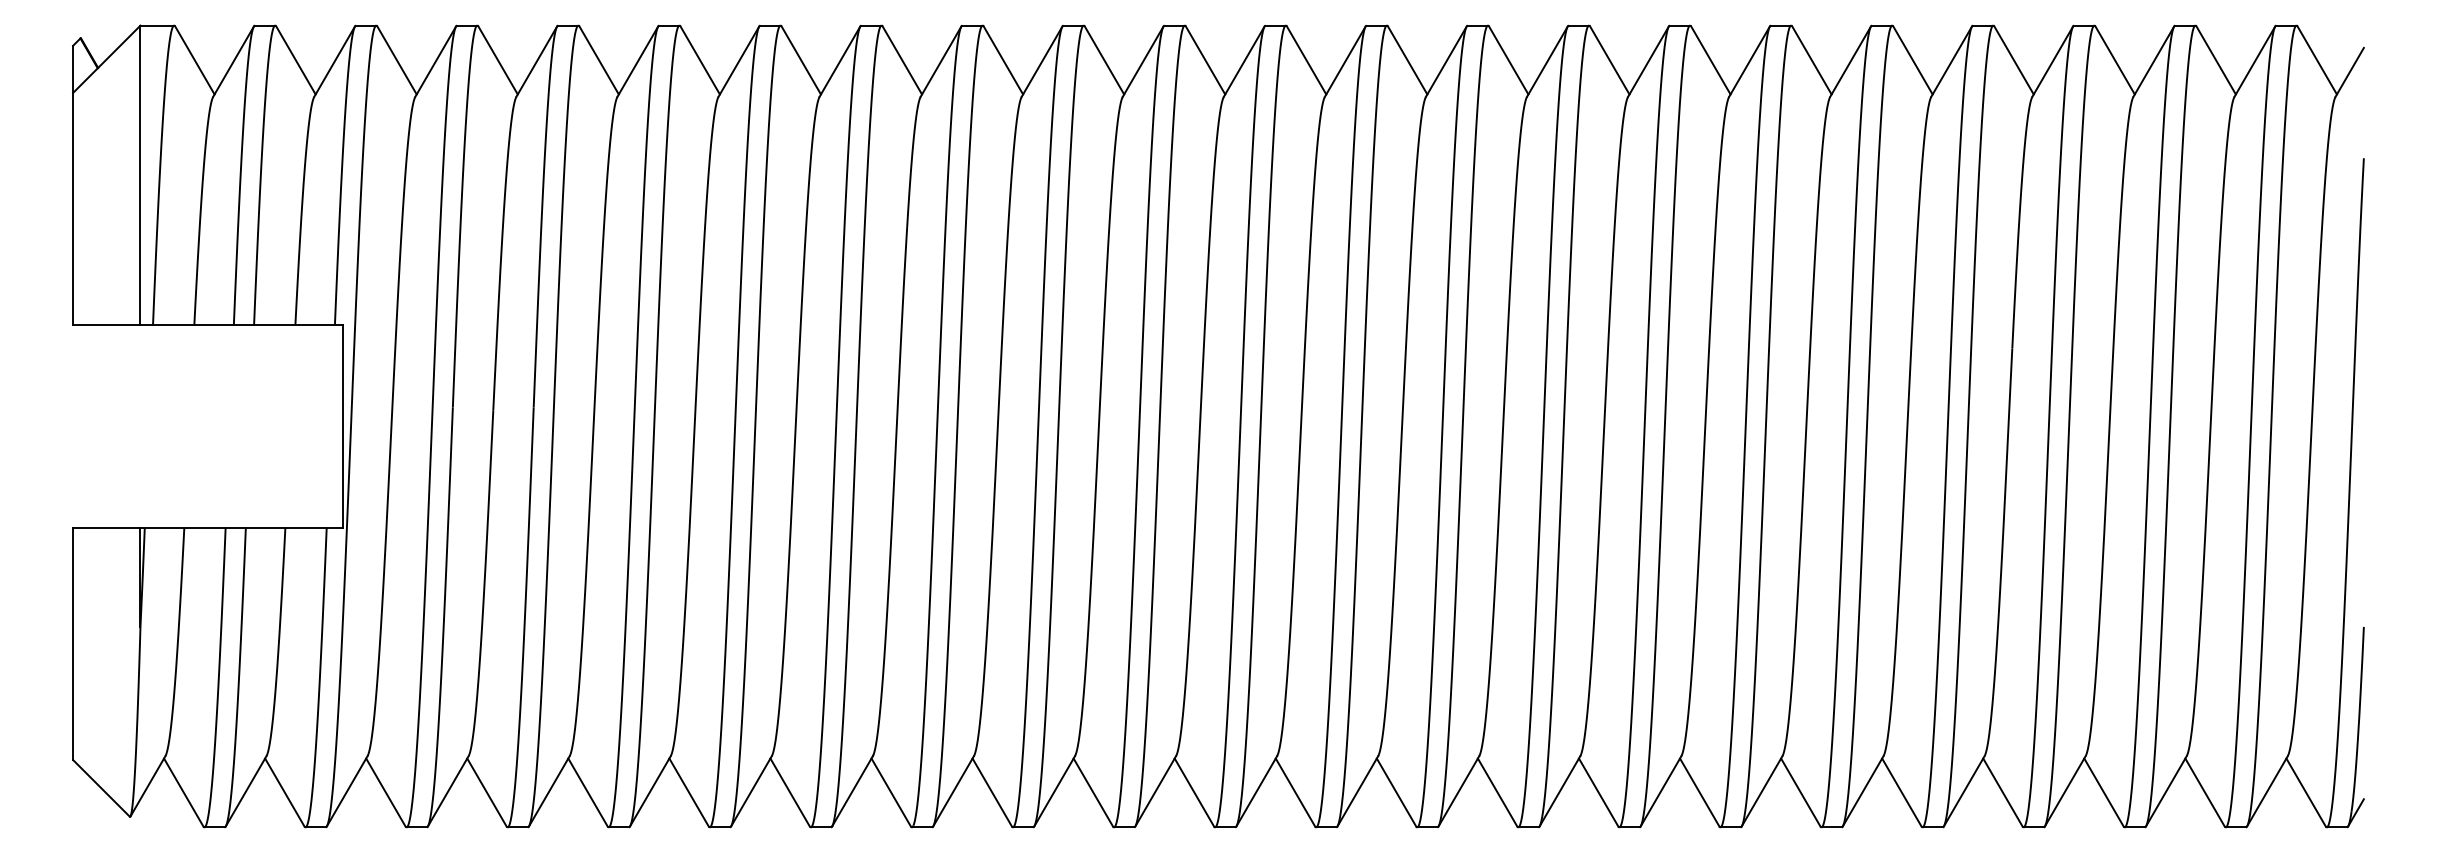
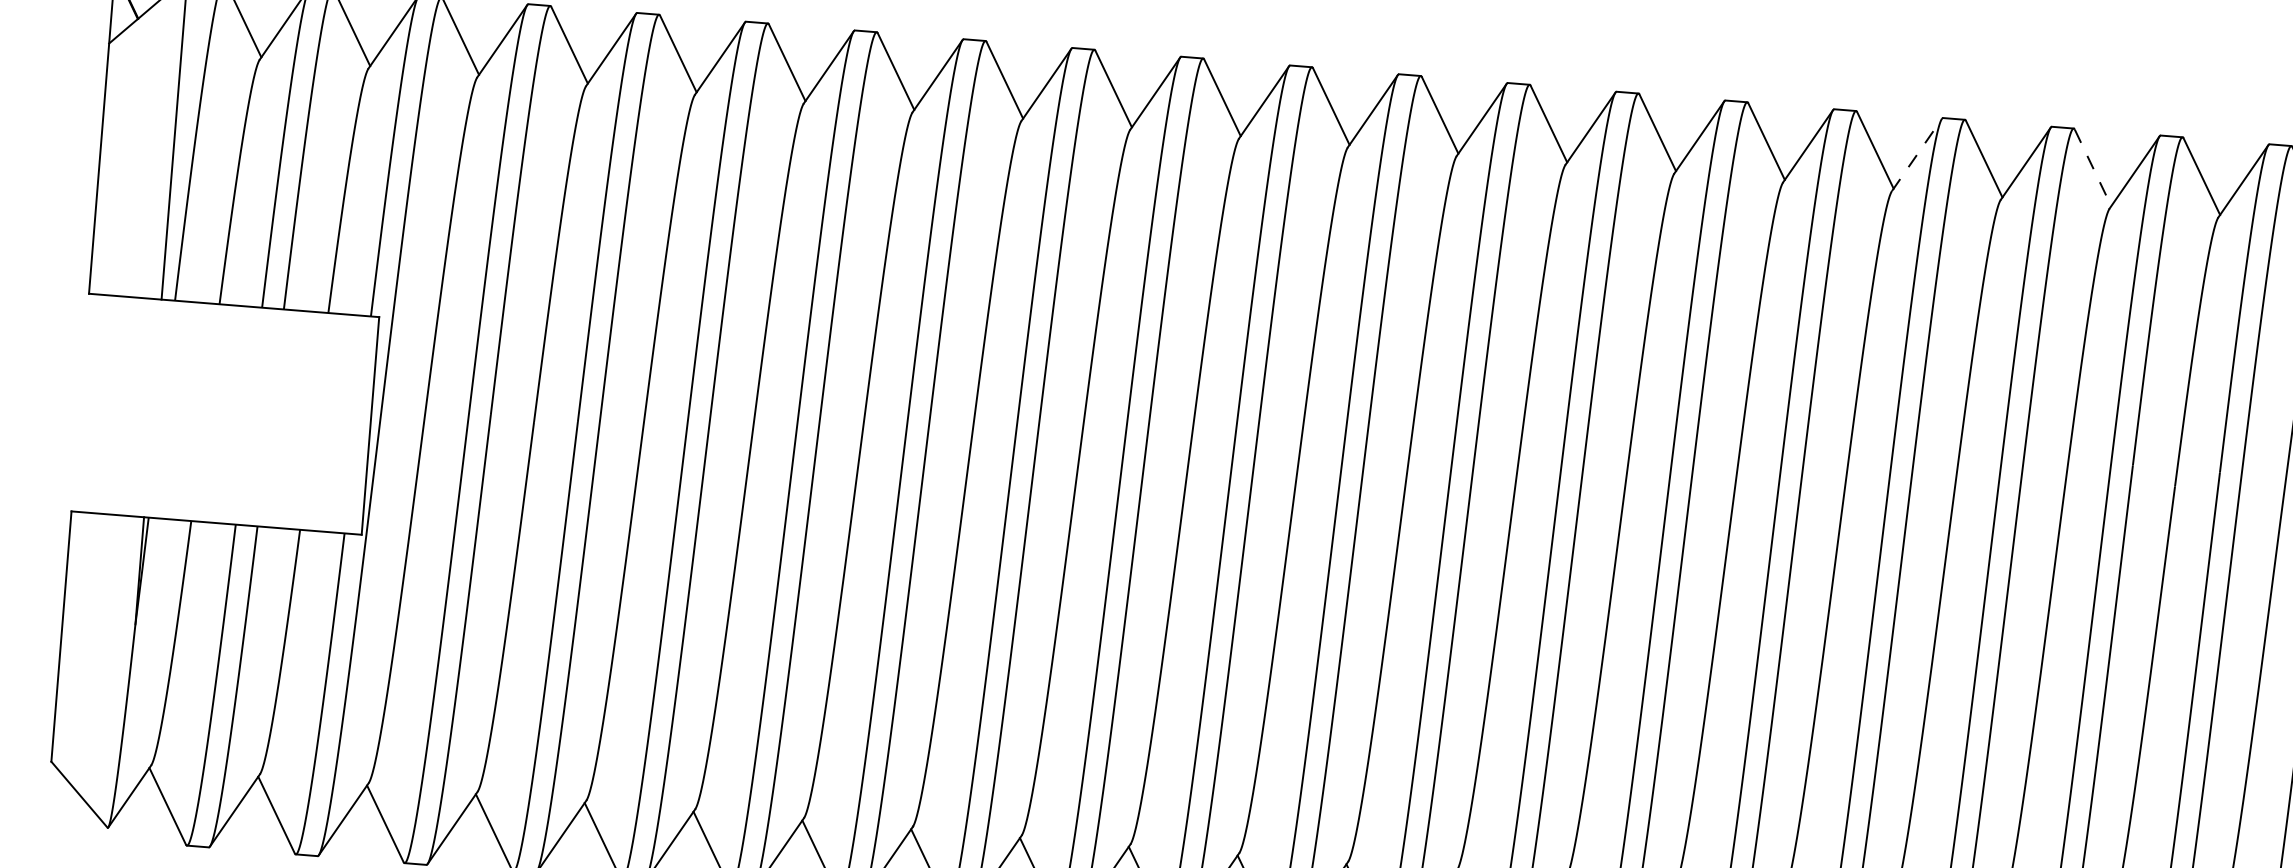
line: (1913, 60) -> (2093, 167), solid -> dashed
line: (1749, 61) -> (1916, 154), solid -> dashed

